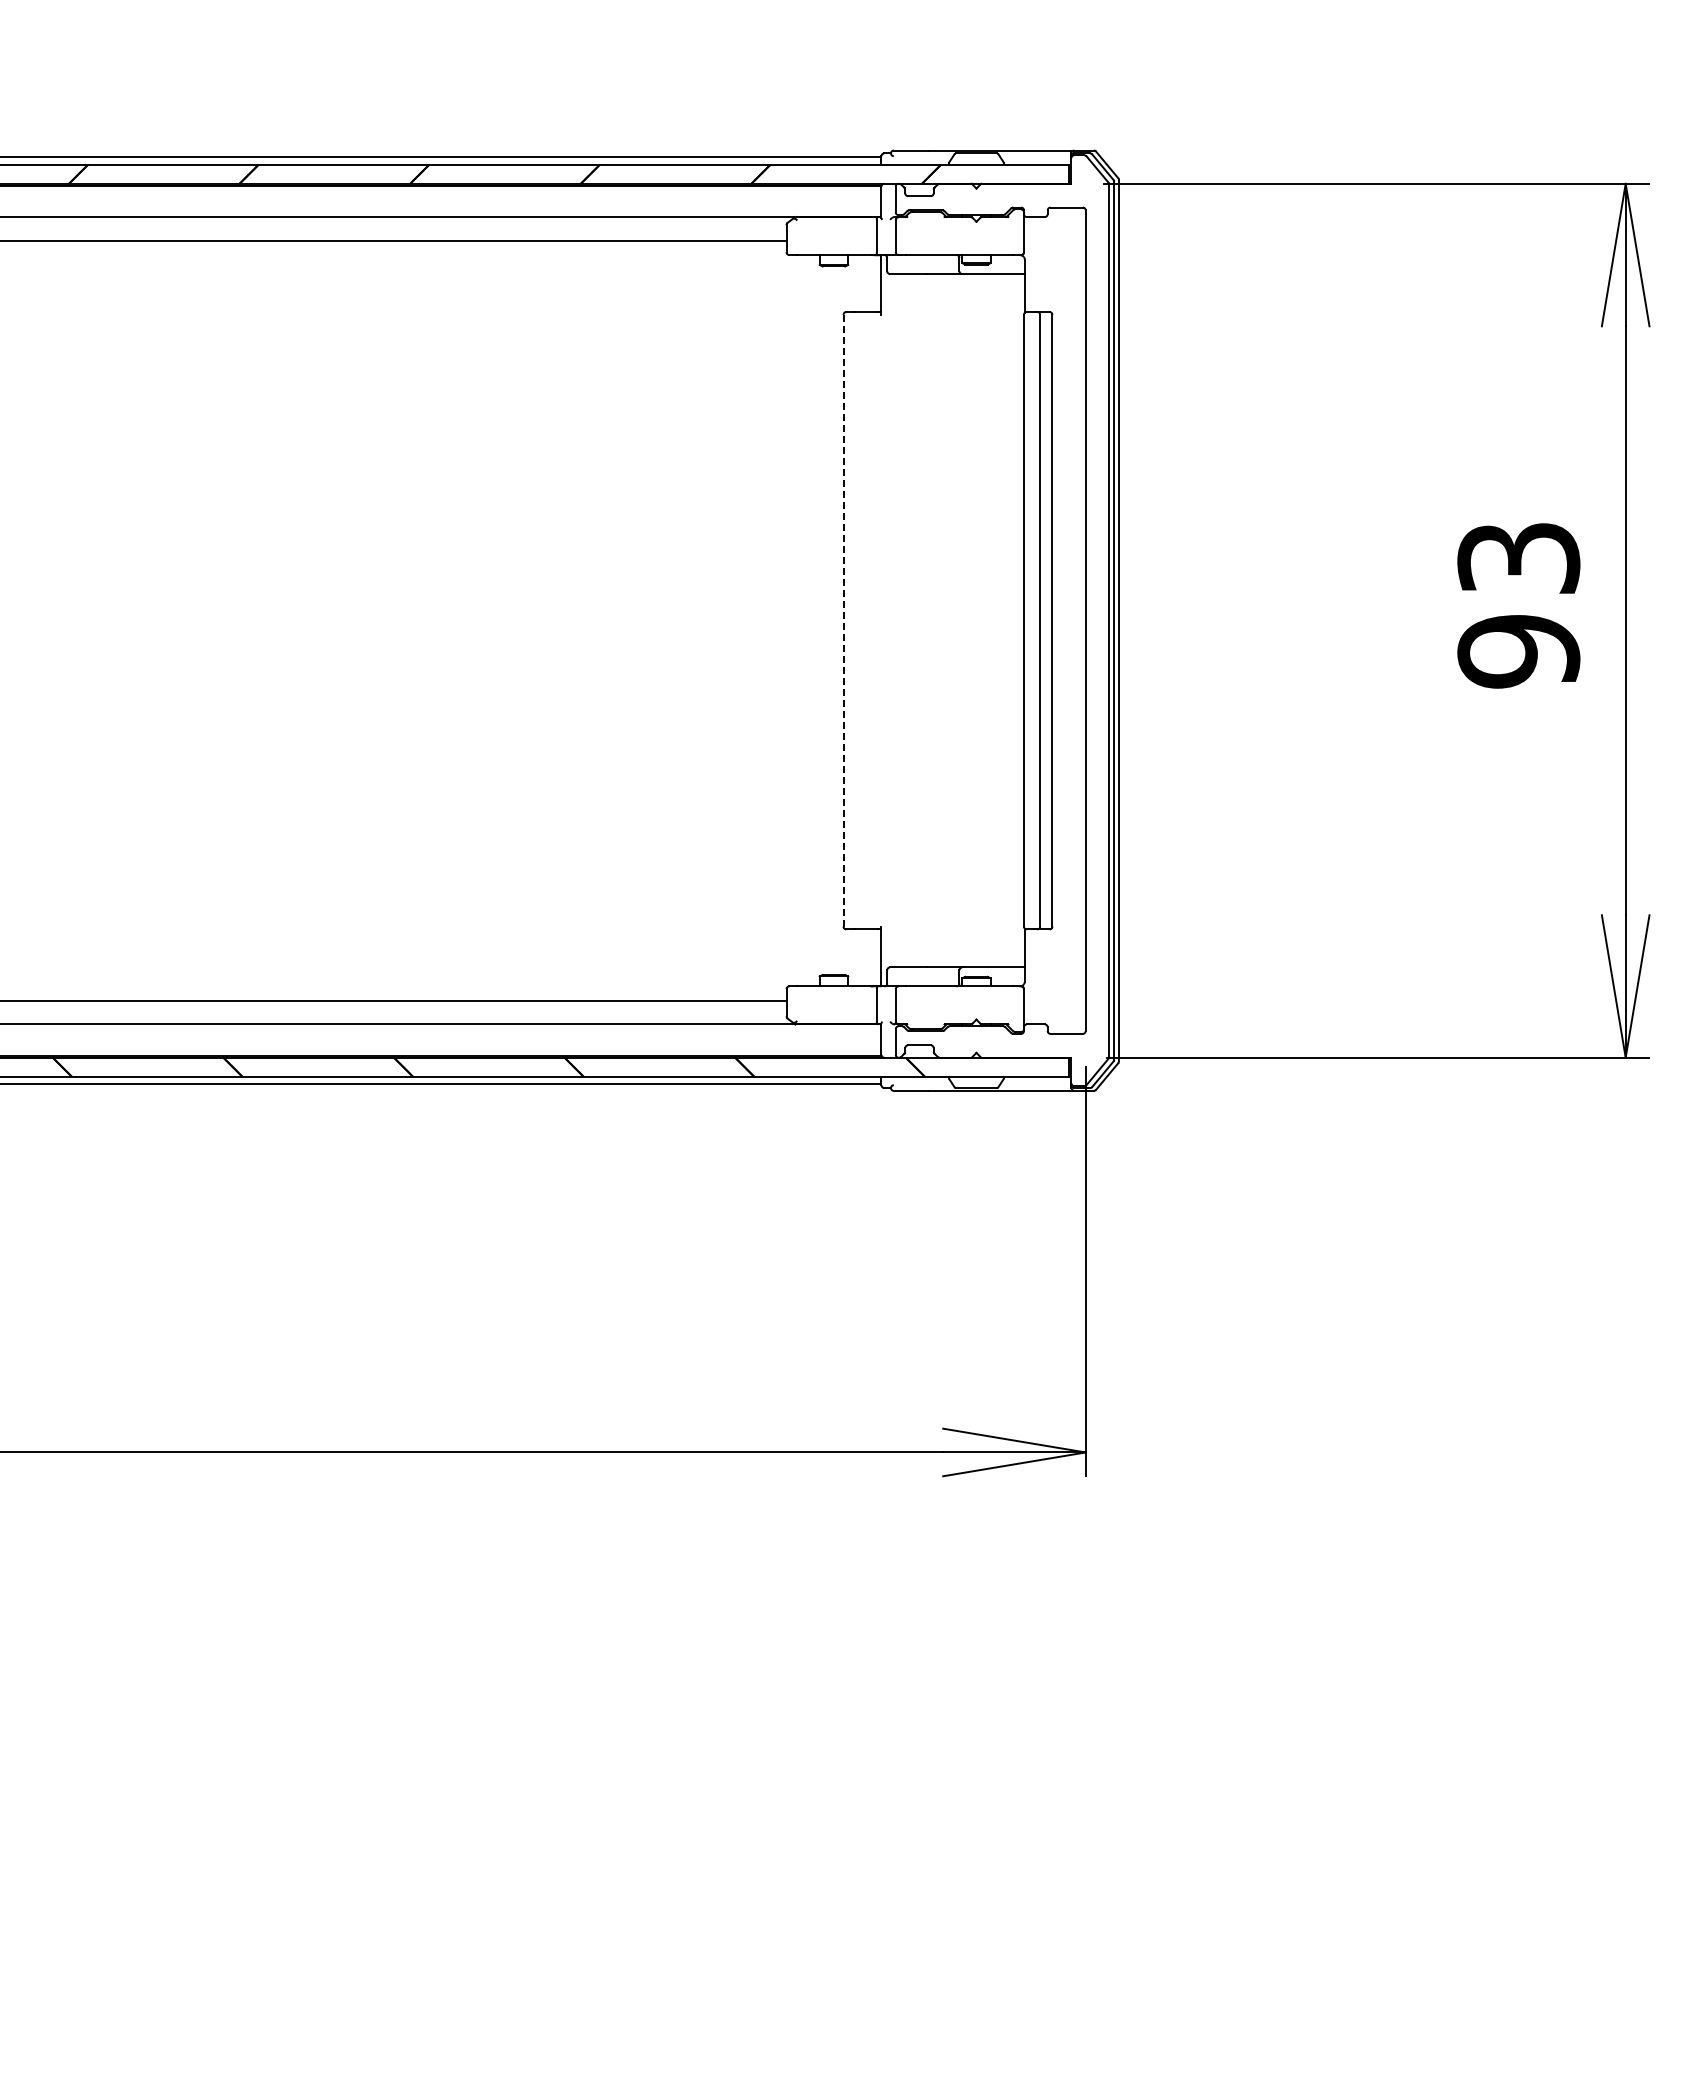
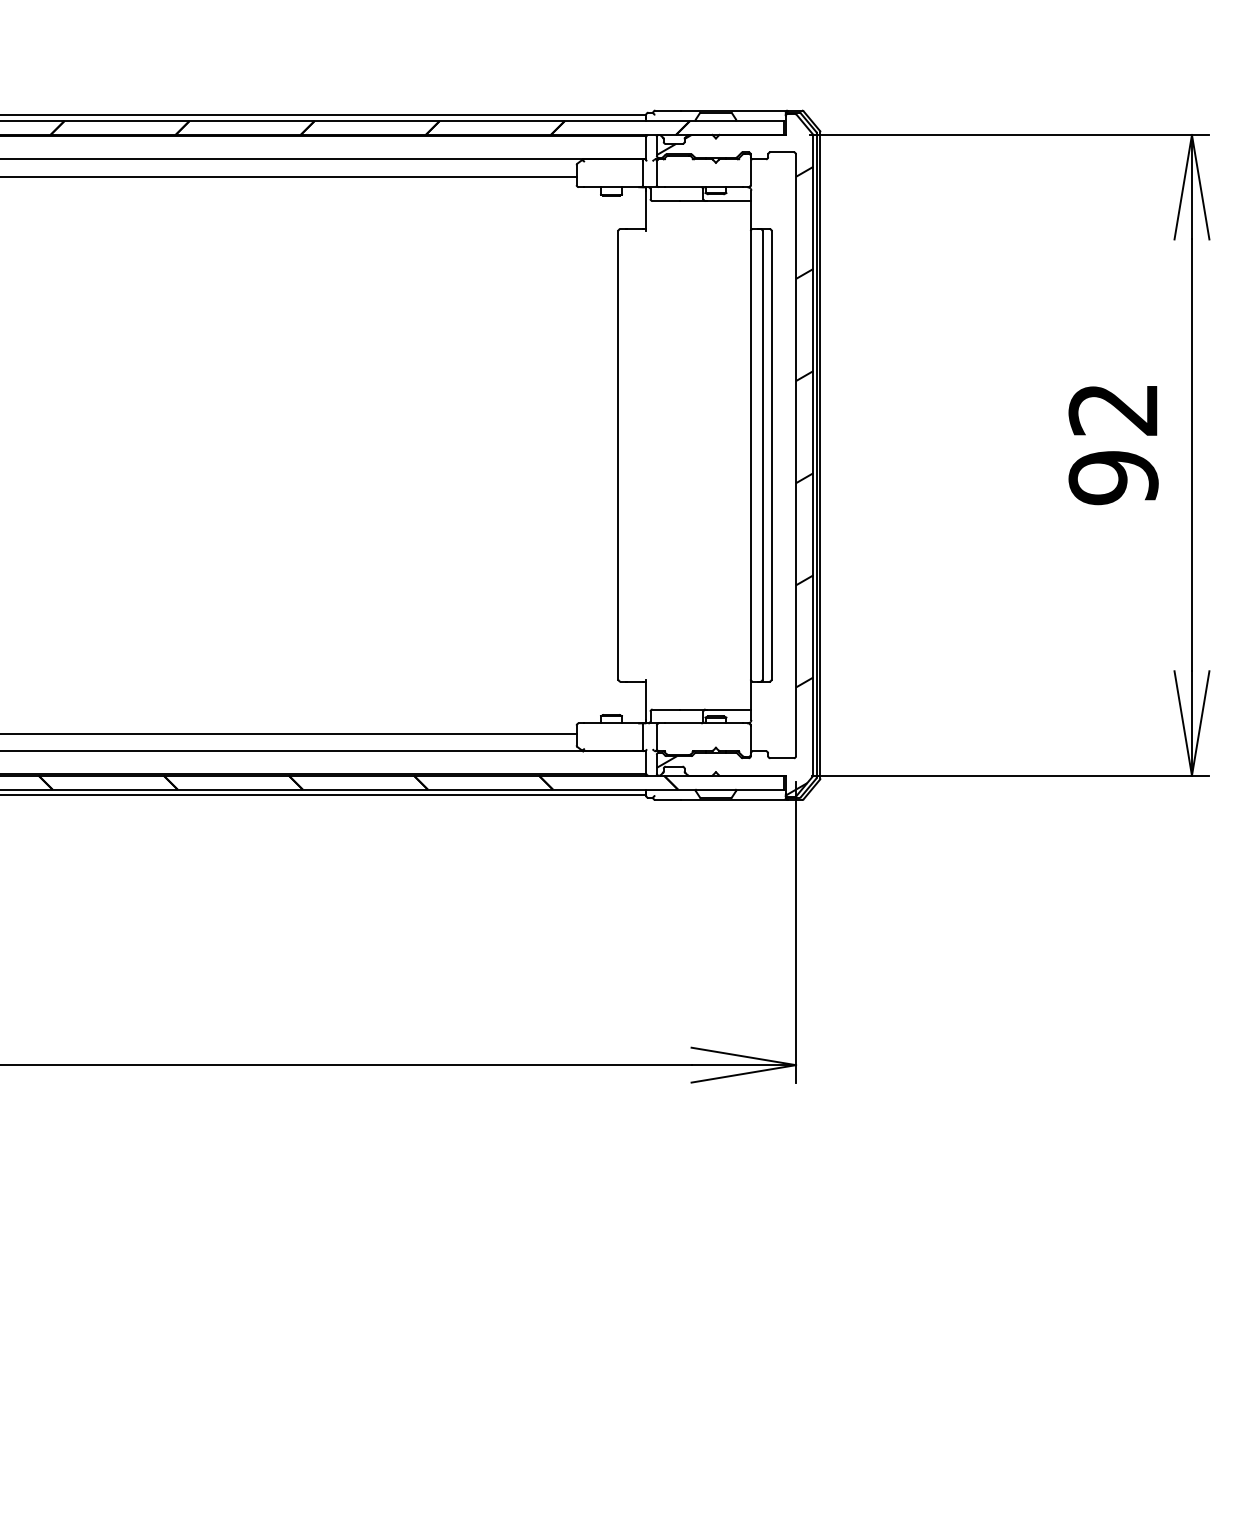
text: (1518, 558) -> (1113, 409), 93 -> 92
line: (843, 620) -> (618, 455), dashed -> solid
hatch: (1002, 633) -> (735, 464), added

